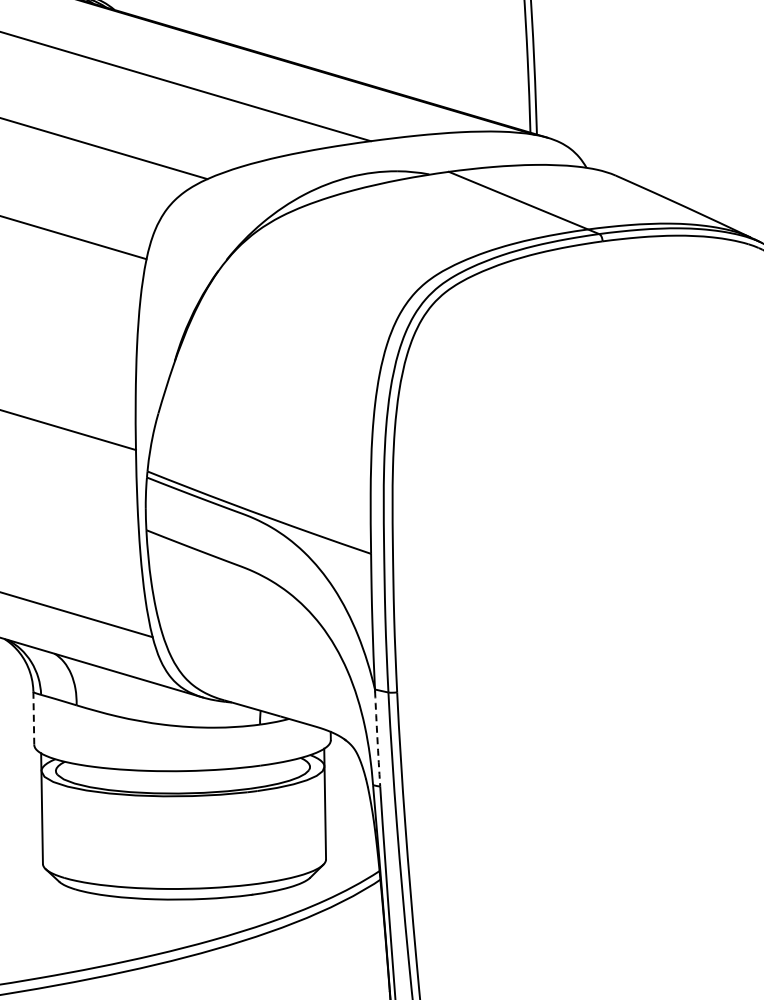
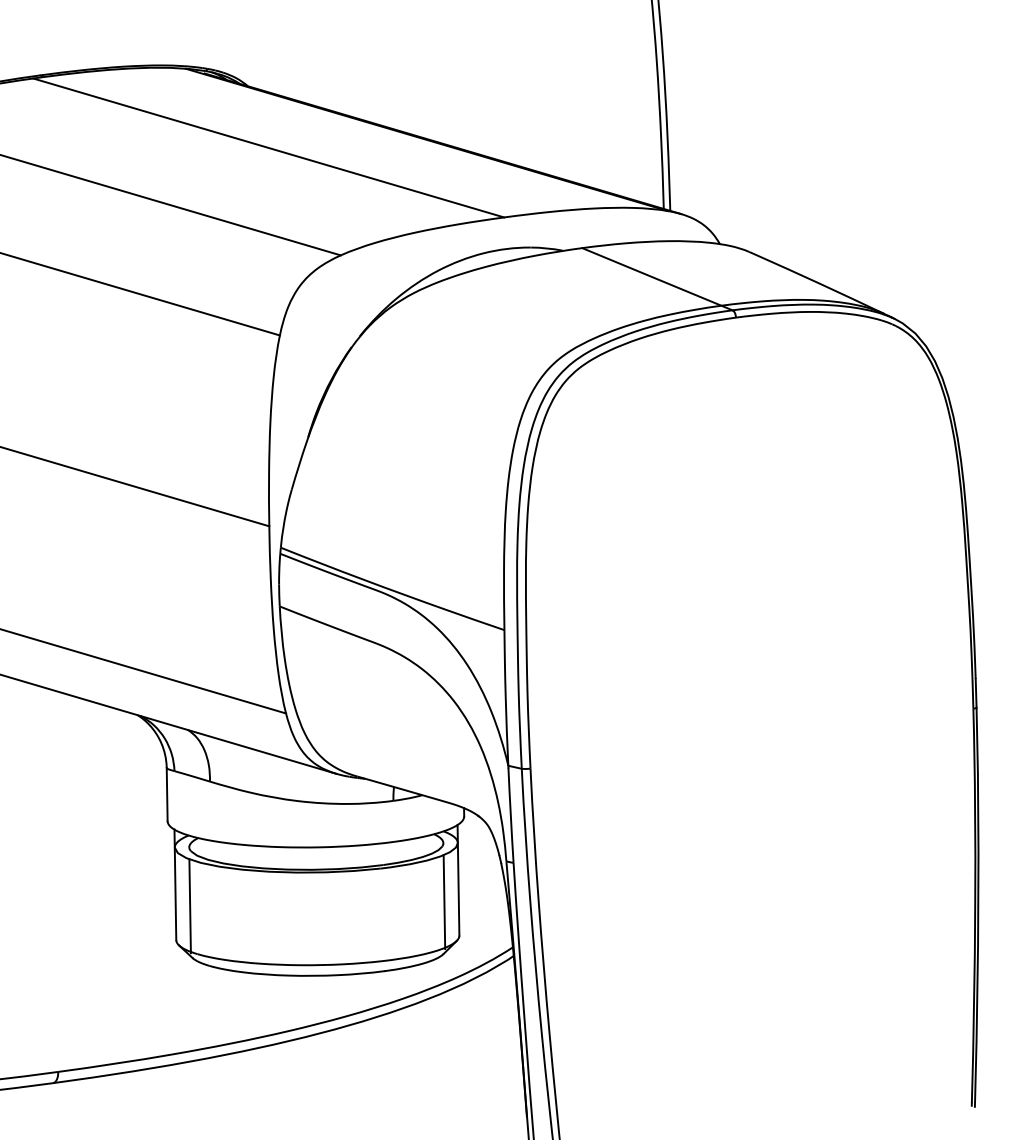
line: (34, 718) -> (167, 794), dashed -> solid
arc: (377, 739) -> (510, 815), dashed -> solid
line: (311, 826) -> (444, 902), added
line: (56, 830) -> (189, 906), added

